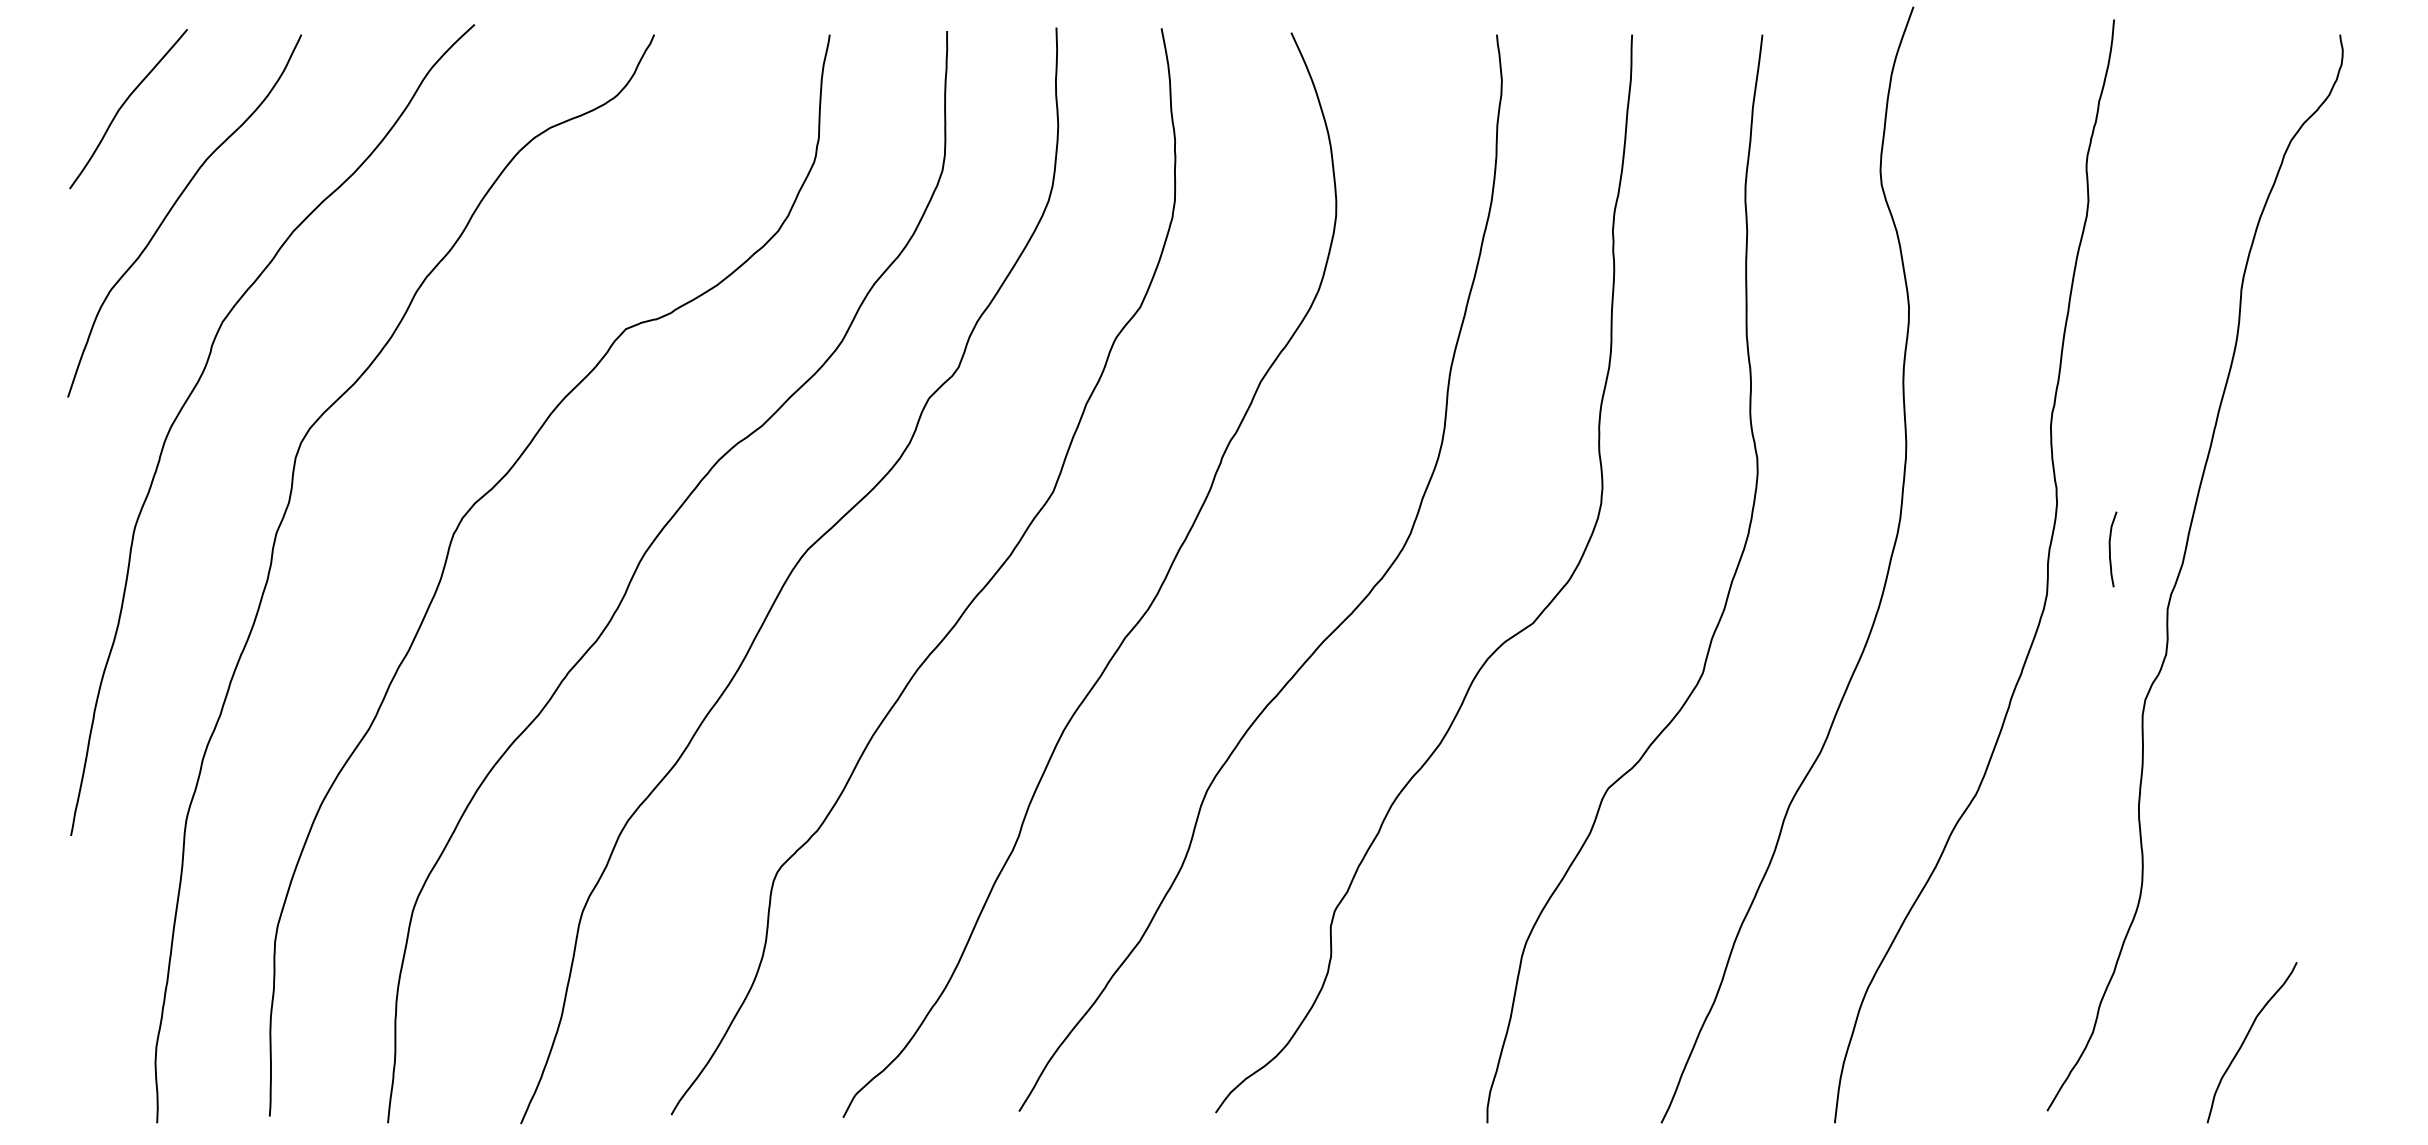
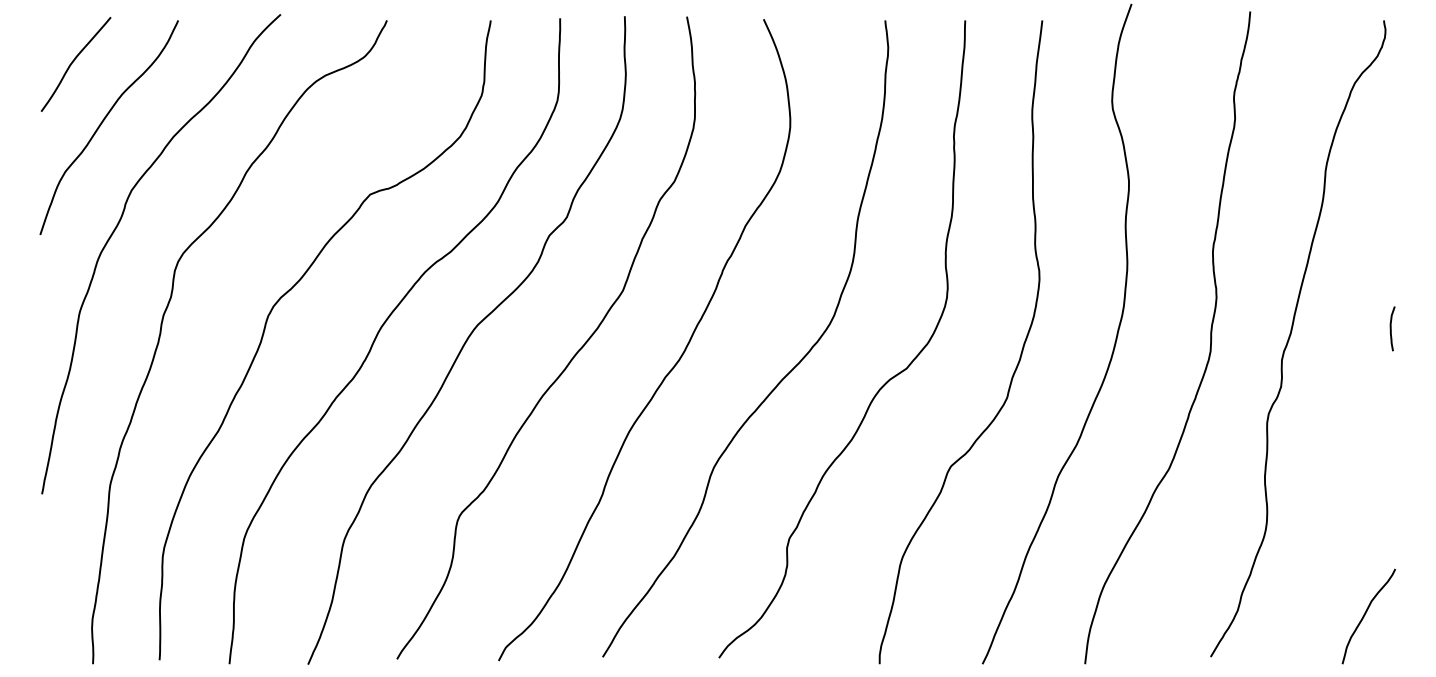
curve: (2111, 548) -> (1391, 328), moved
curve: (2246, 1040) -> (1365, 615), moved

